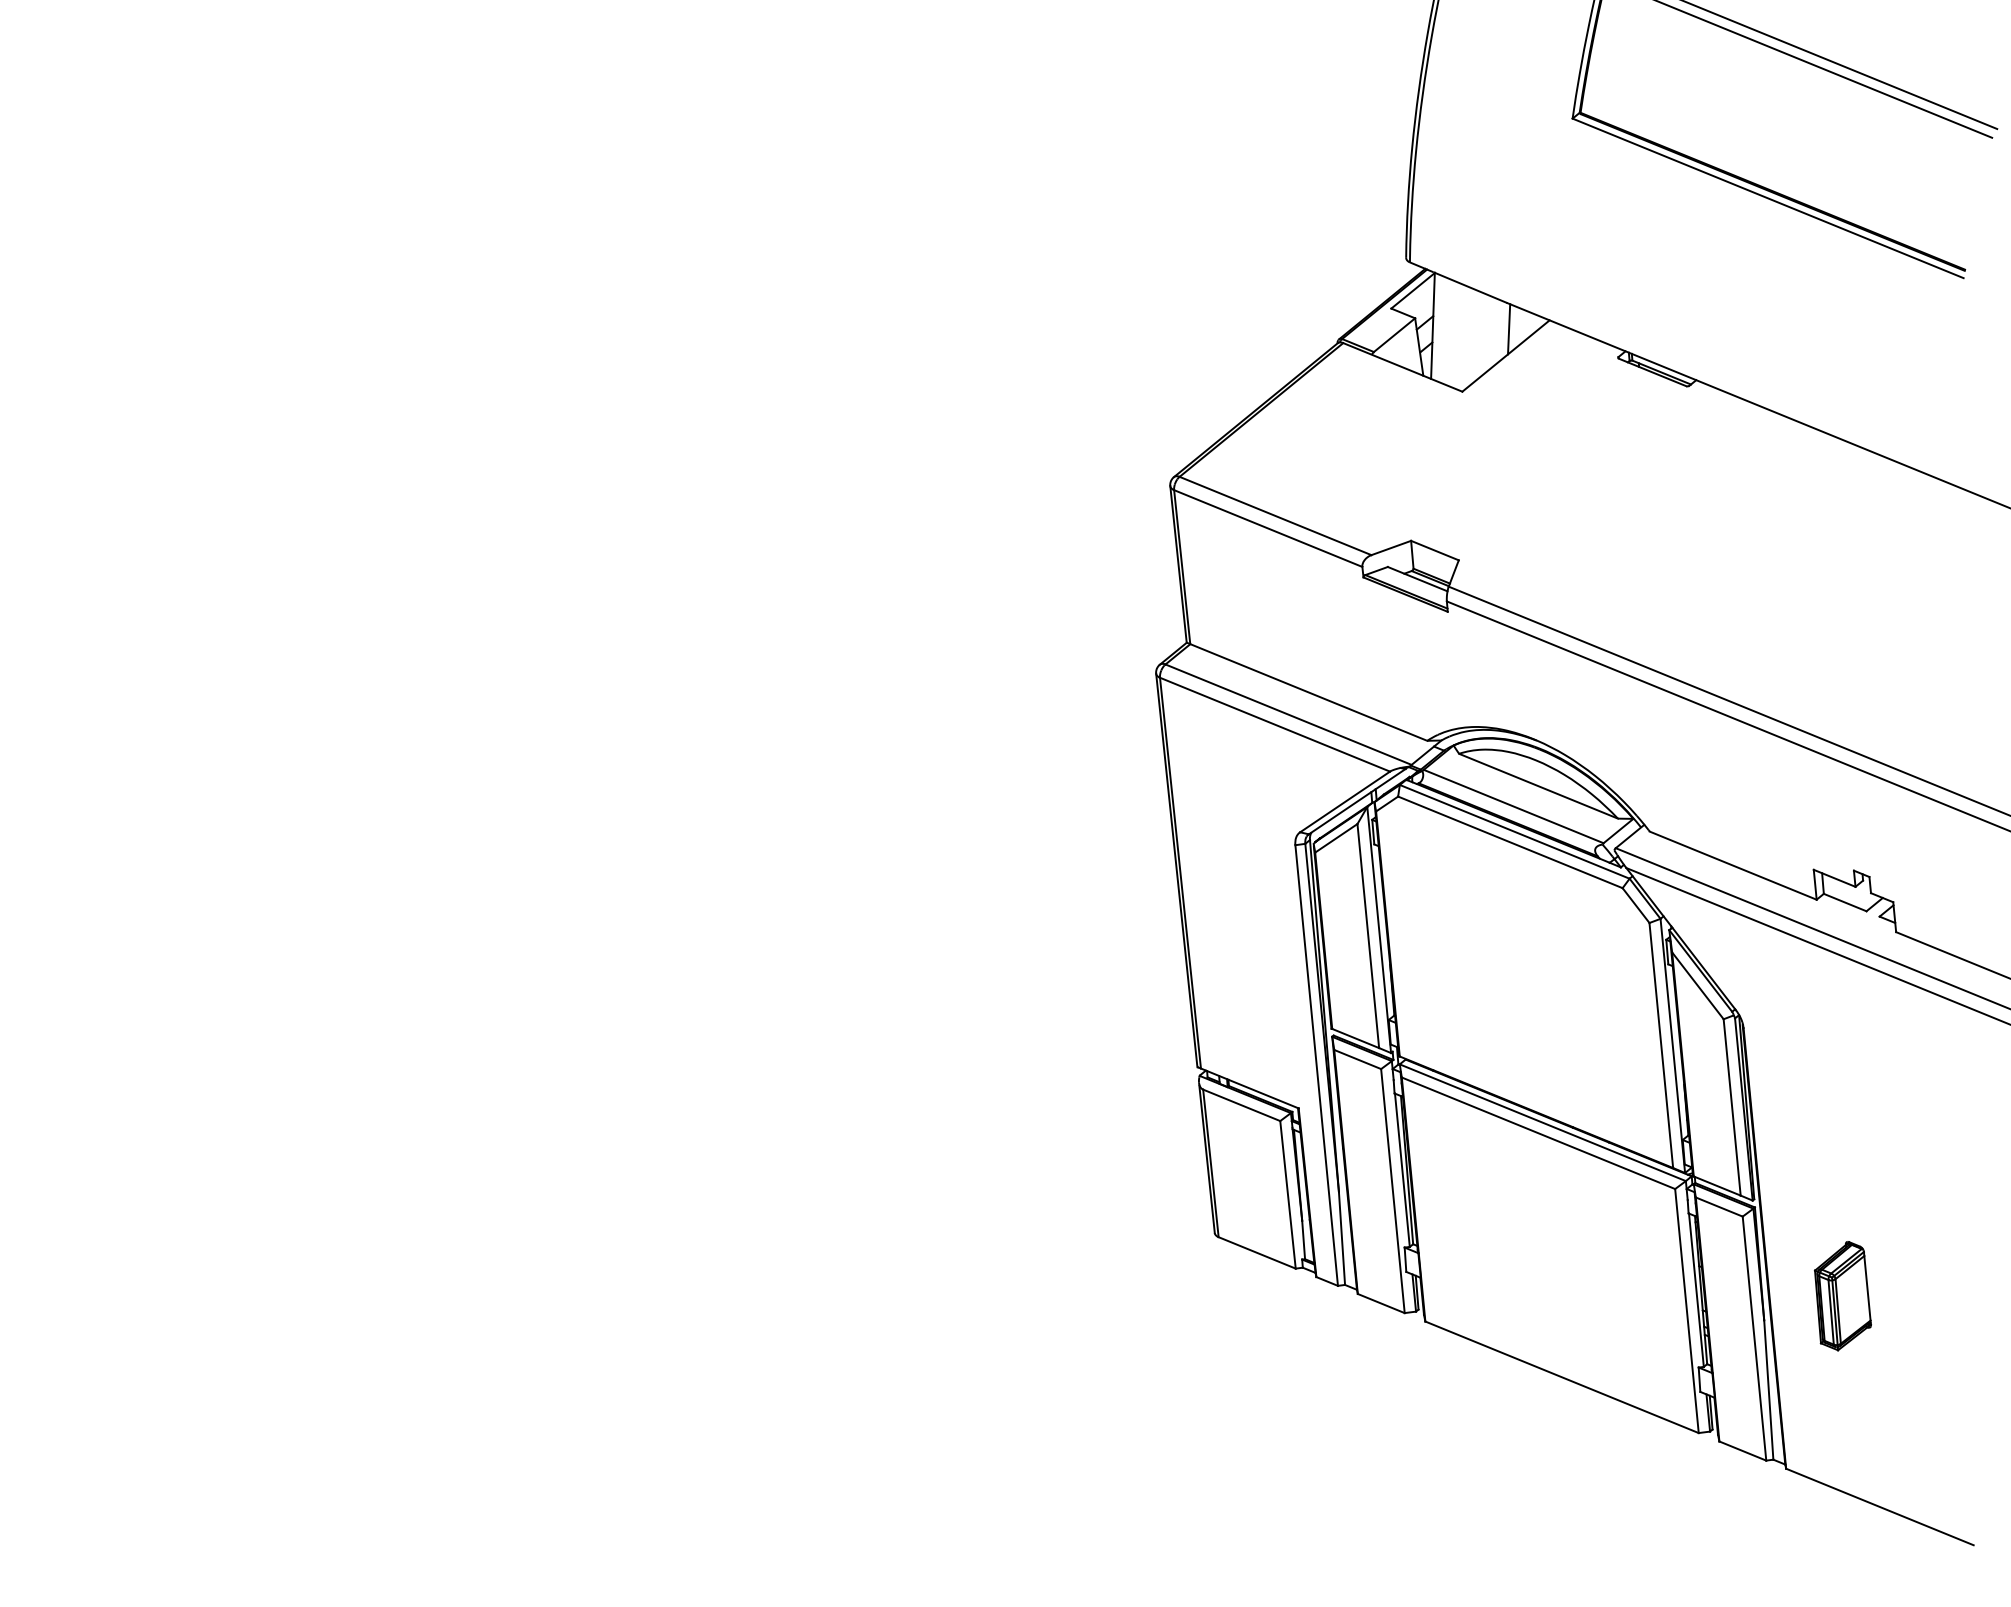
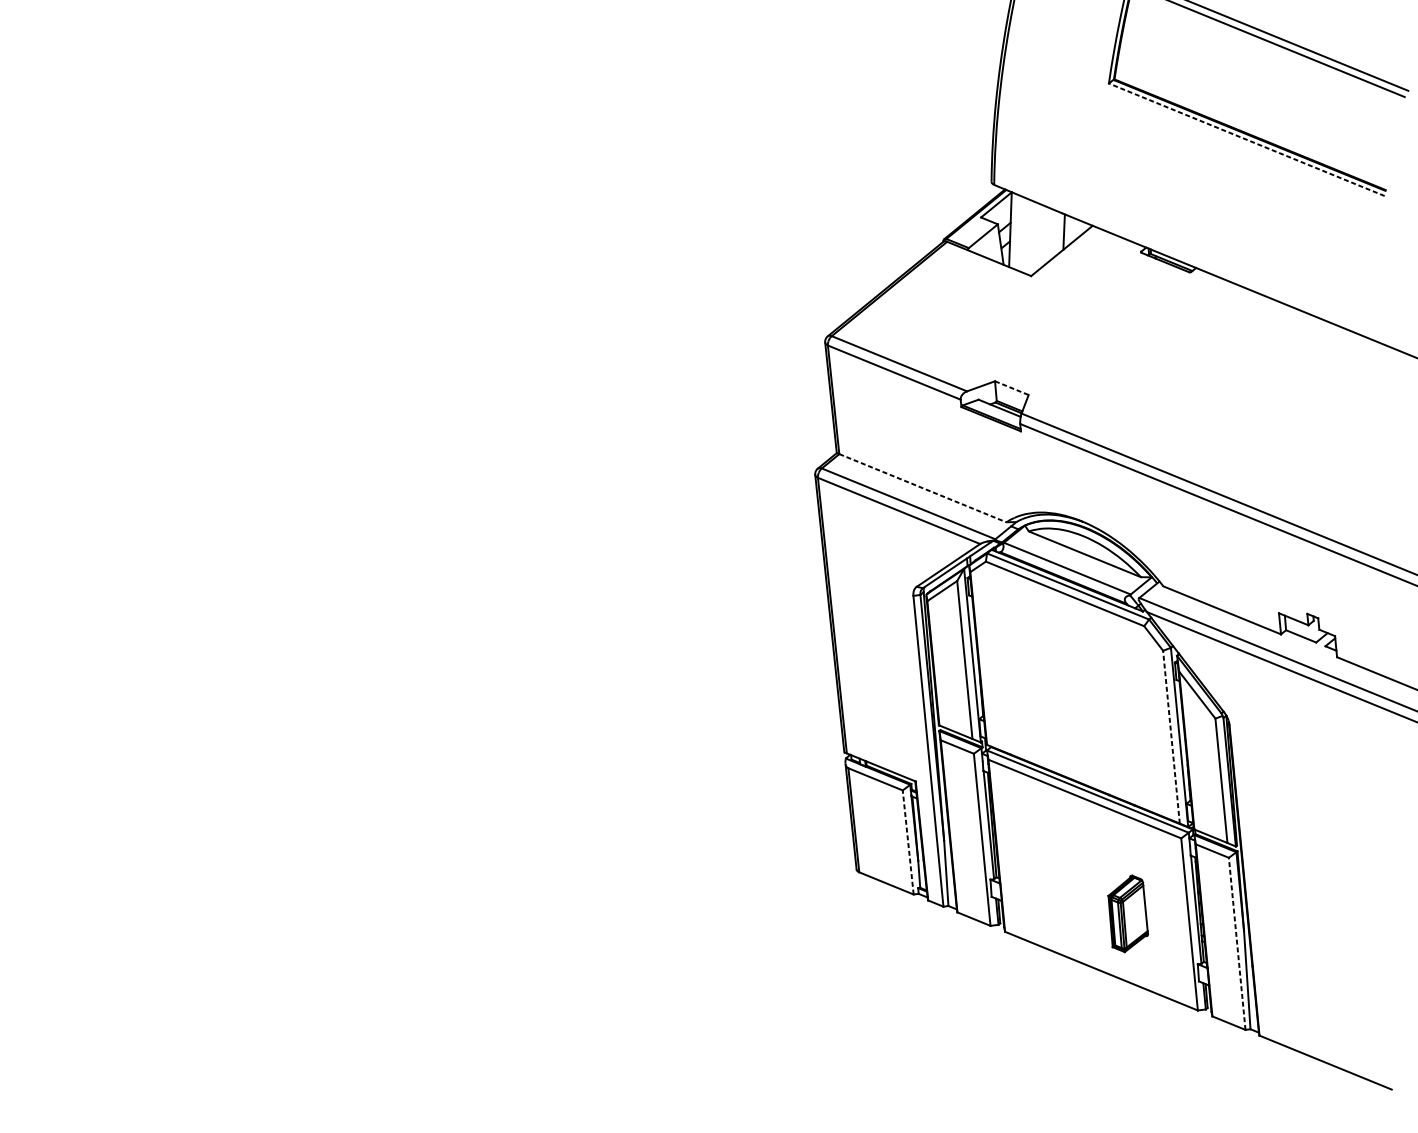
line: (1767, 198) -> (1246, 139), solid -> dashed
line: (1434, 550) -> (1011, 388), solid -> dashed
line: (1308, 692) -> (922, 488), solid -> dashed
line: (1661, 1045) -> (1171, 737), solid -> dashed
line: (1287, 1194) -> (907, 842), solid -> dashed
part: (1842, 1296) -> (1127, 914), moved
line: (1754, 1338) -> (1237, 943), solid -> dashed

